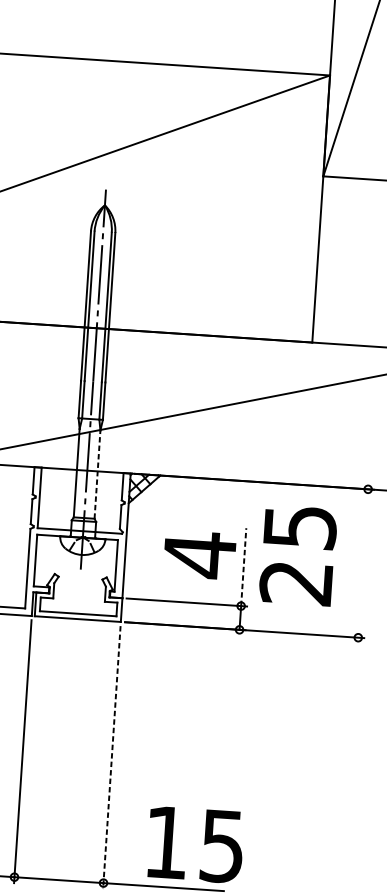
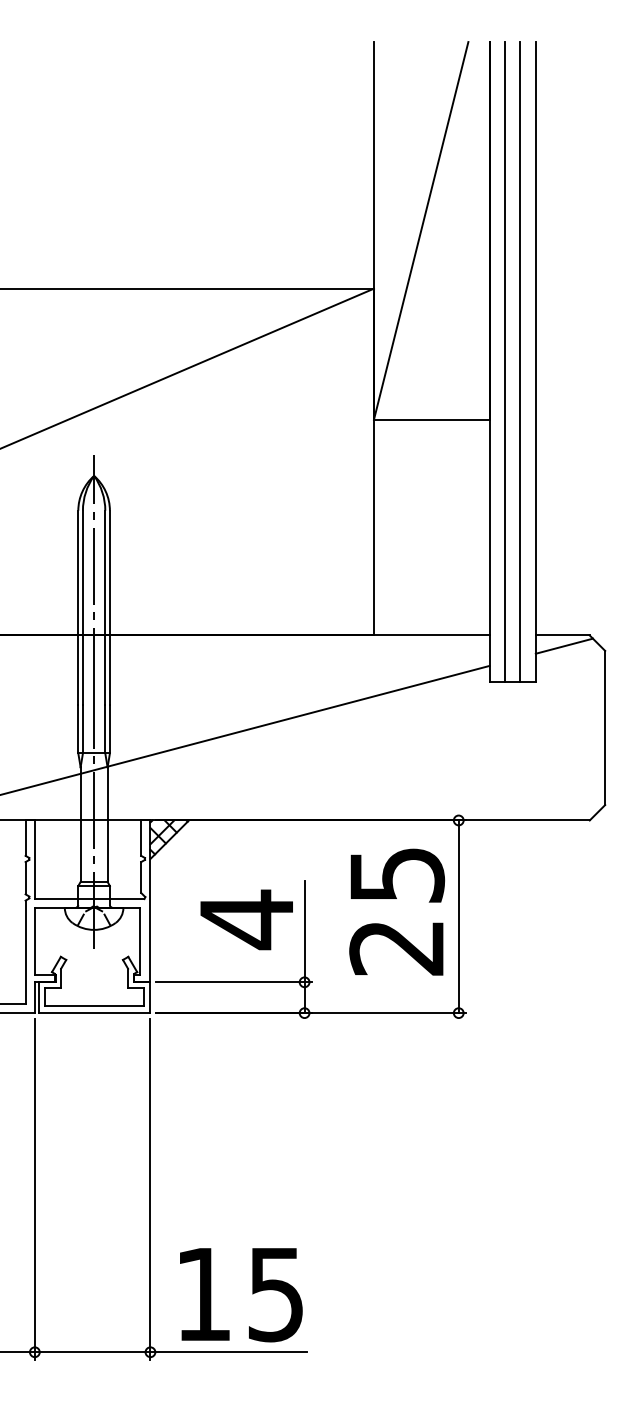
line: (97, 474) -> (107, 824), dashed -> solid
text: (298, 555) -> (397, 911), moved
line: (363, 563) -> (458, 916), added
line: (243, 566) -> (304, 931), dashed -> solid
line: (111, 757) -> (150, 1189), dashed -> solid
text: (195, 845) -> (241, 1295), moved

